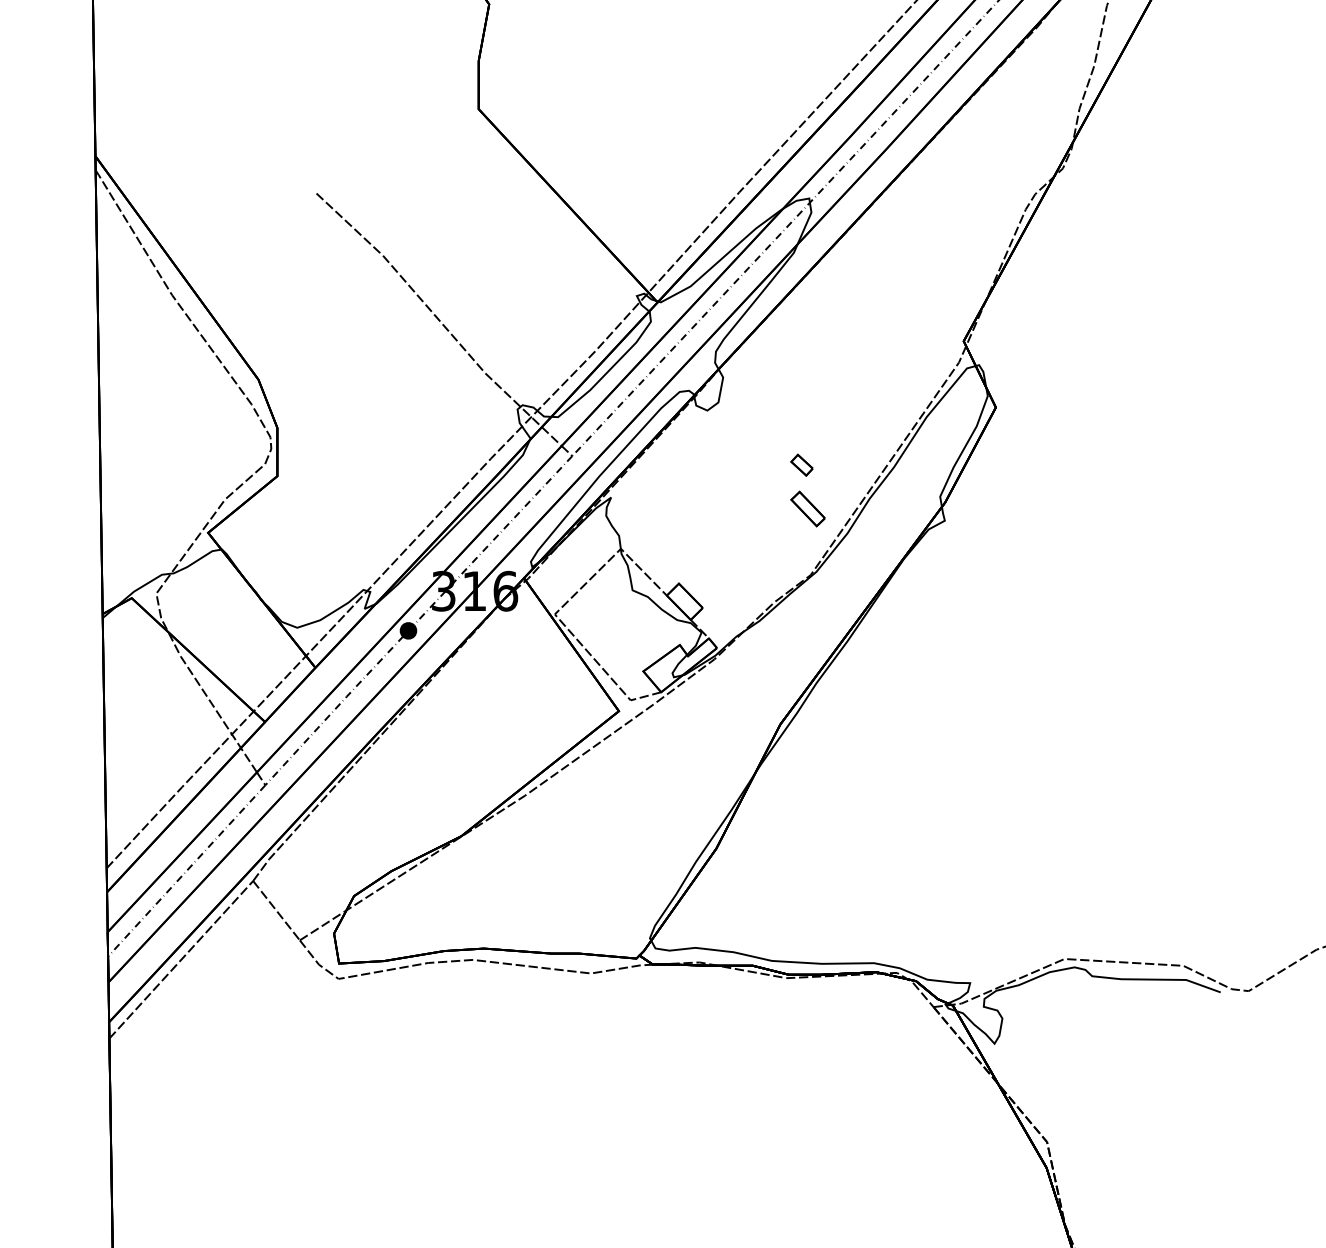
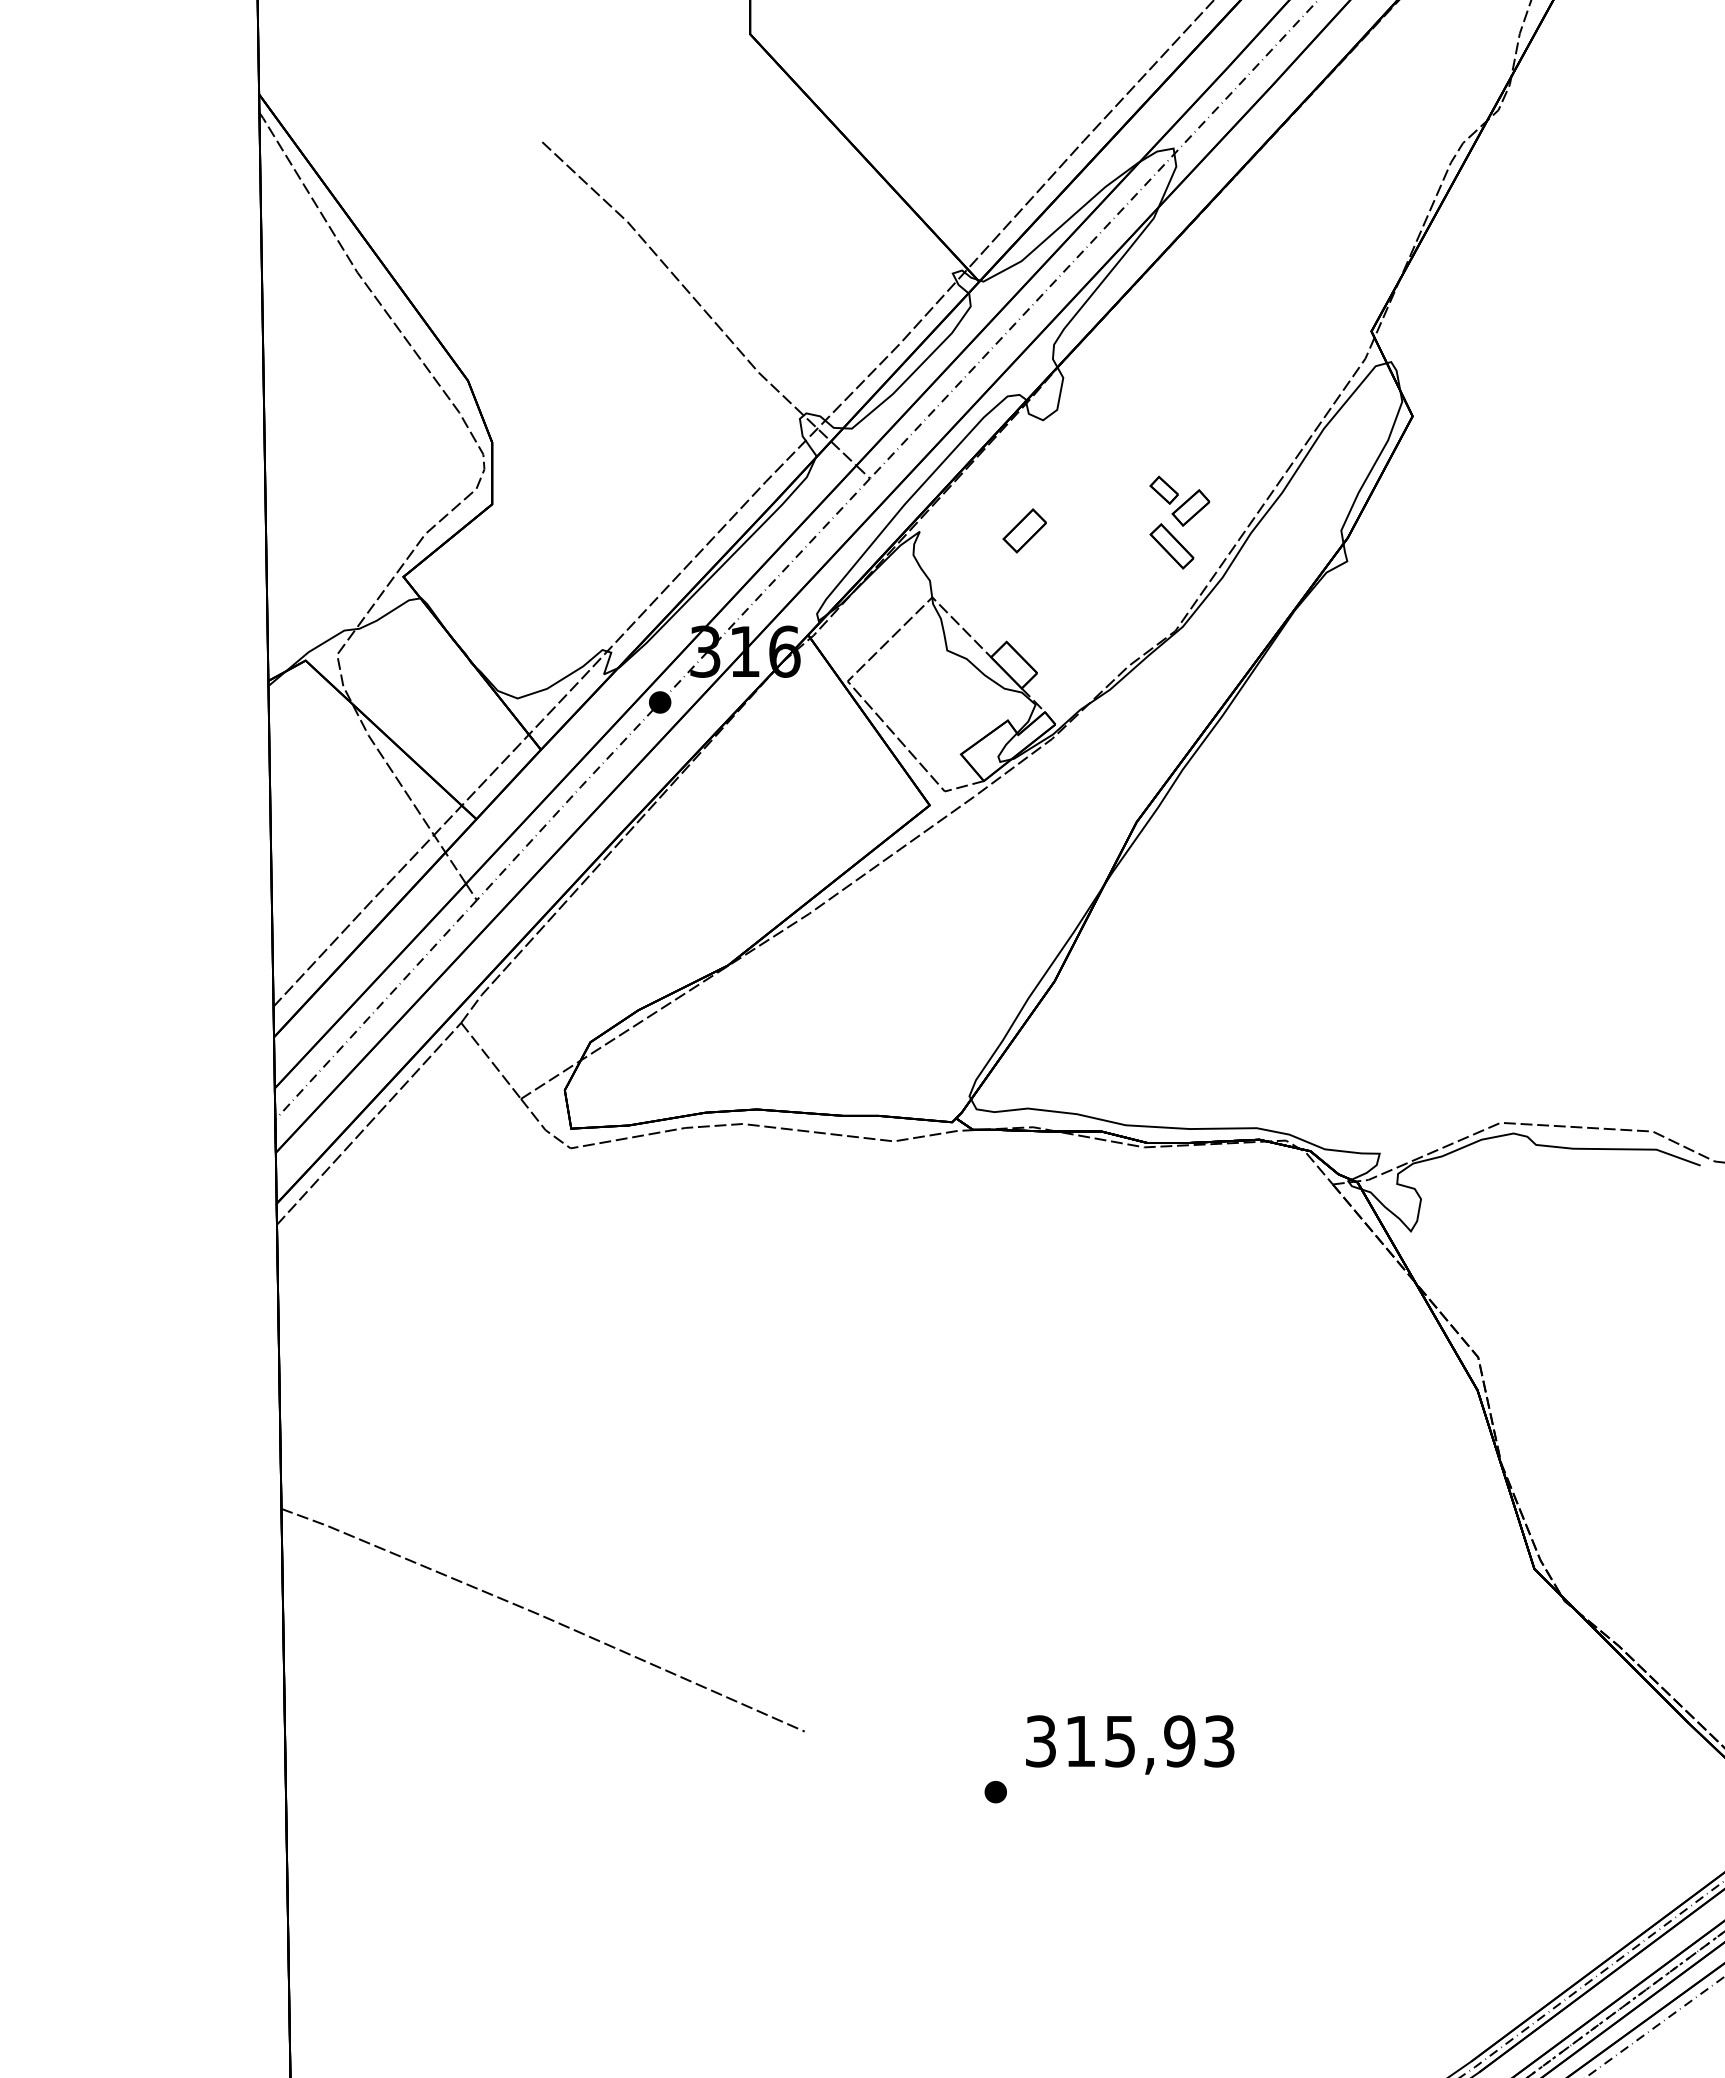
part: (822, 478) -> (1190, 507), added
part: (692, 496) -> (1024, 530), added

